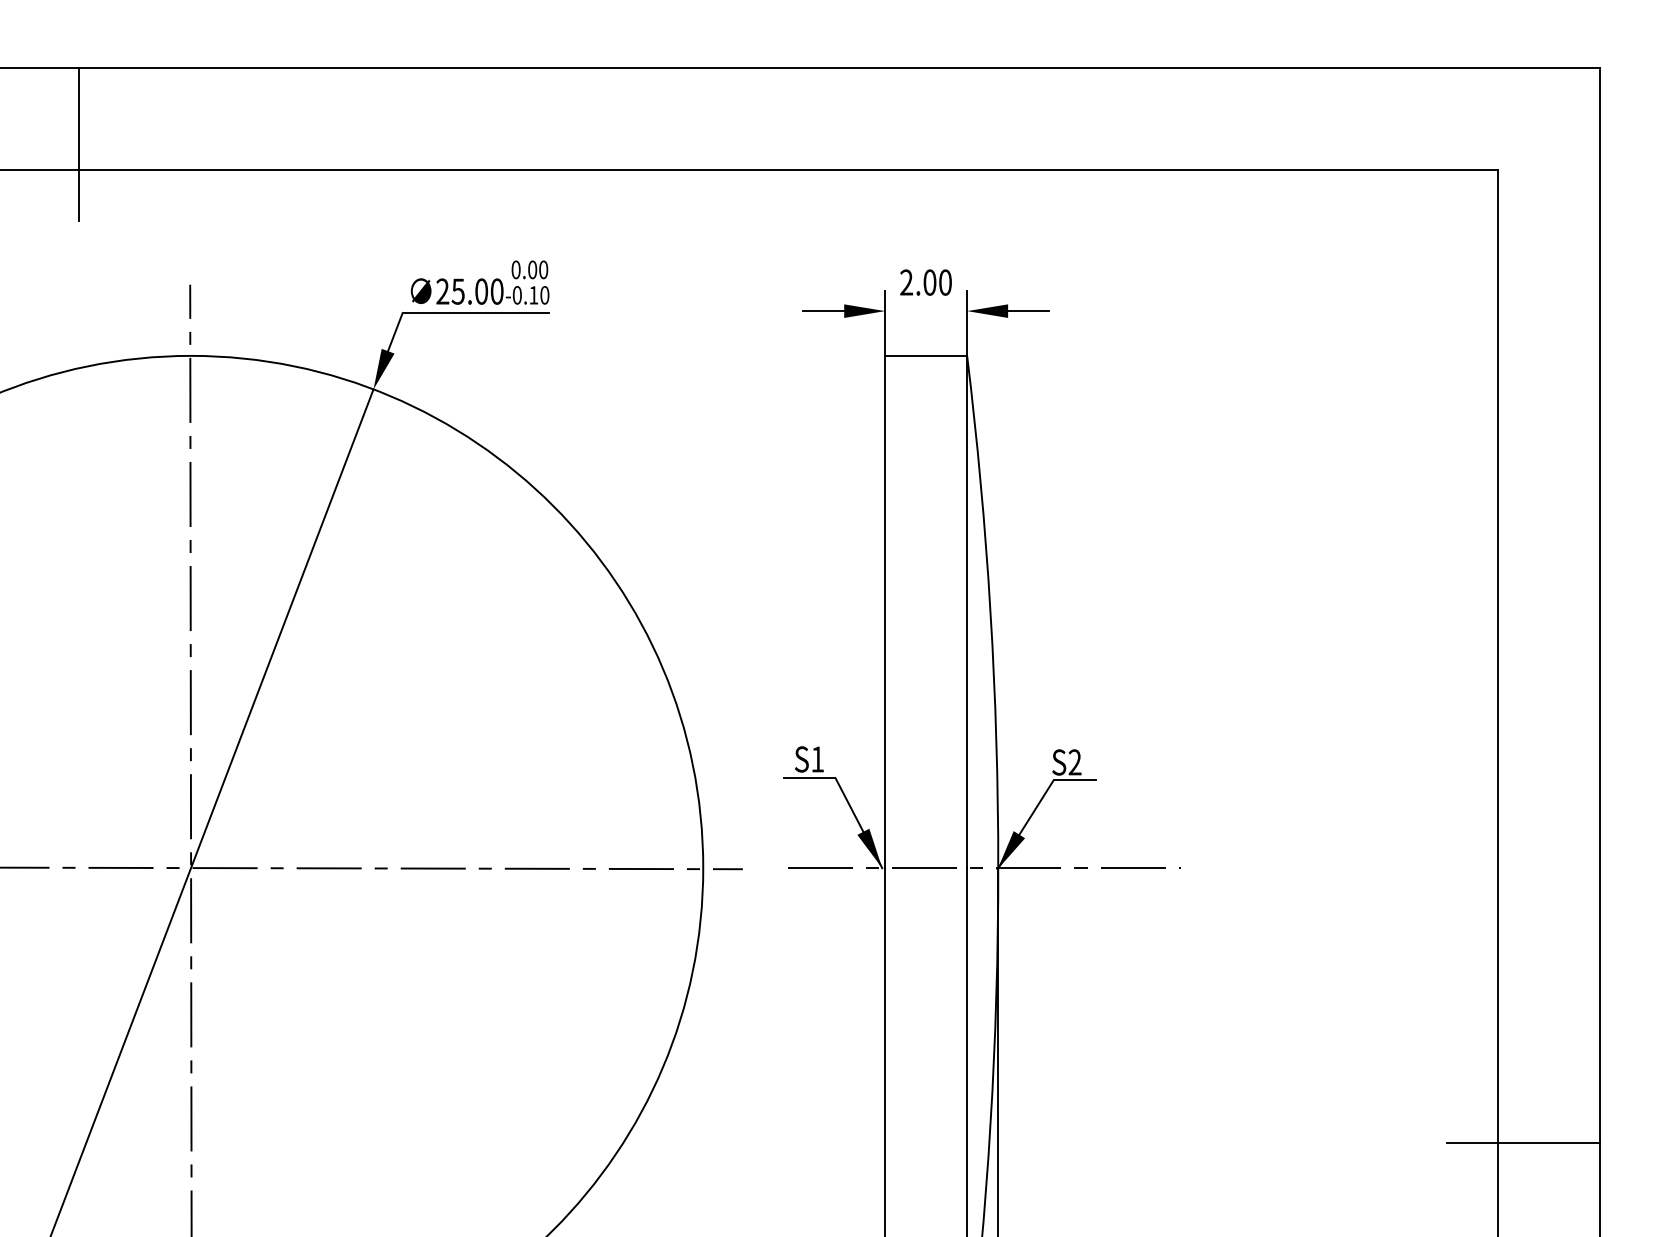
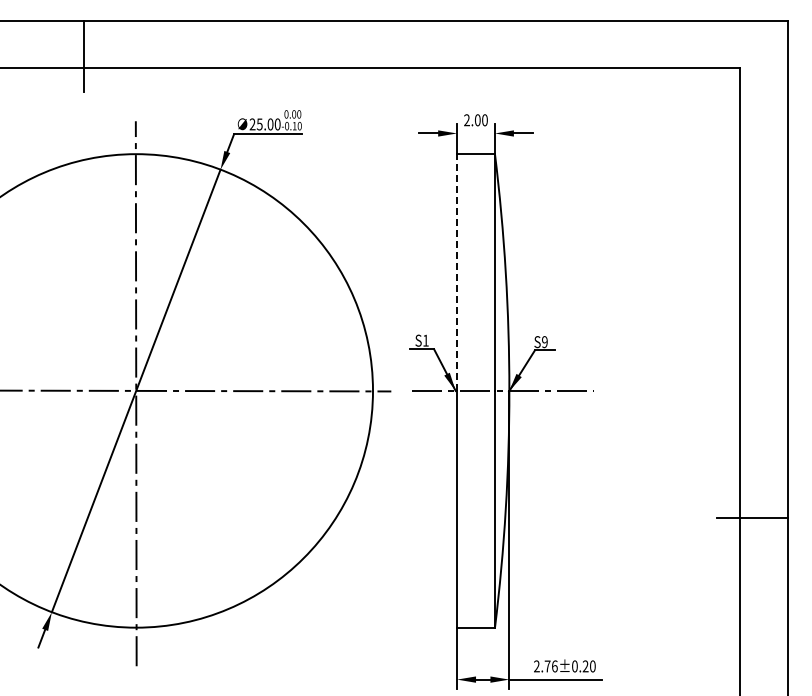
line: (886, 611) -> (457, 272), solid -> dashed
text: (1074, 763) -> (544, 342), S2 -> S9

